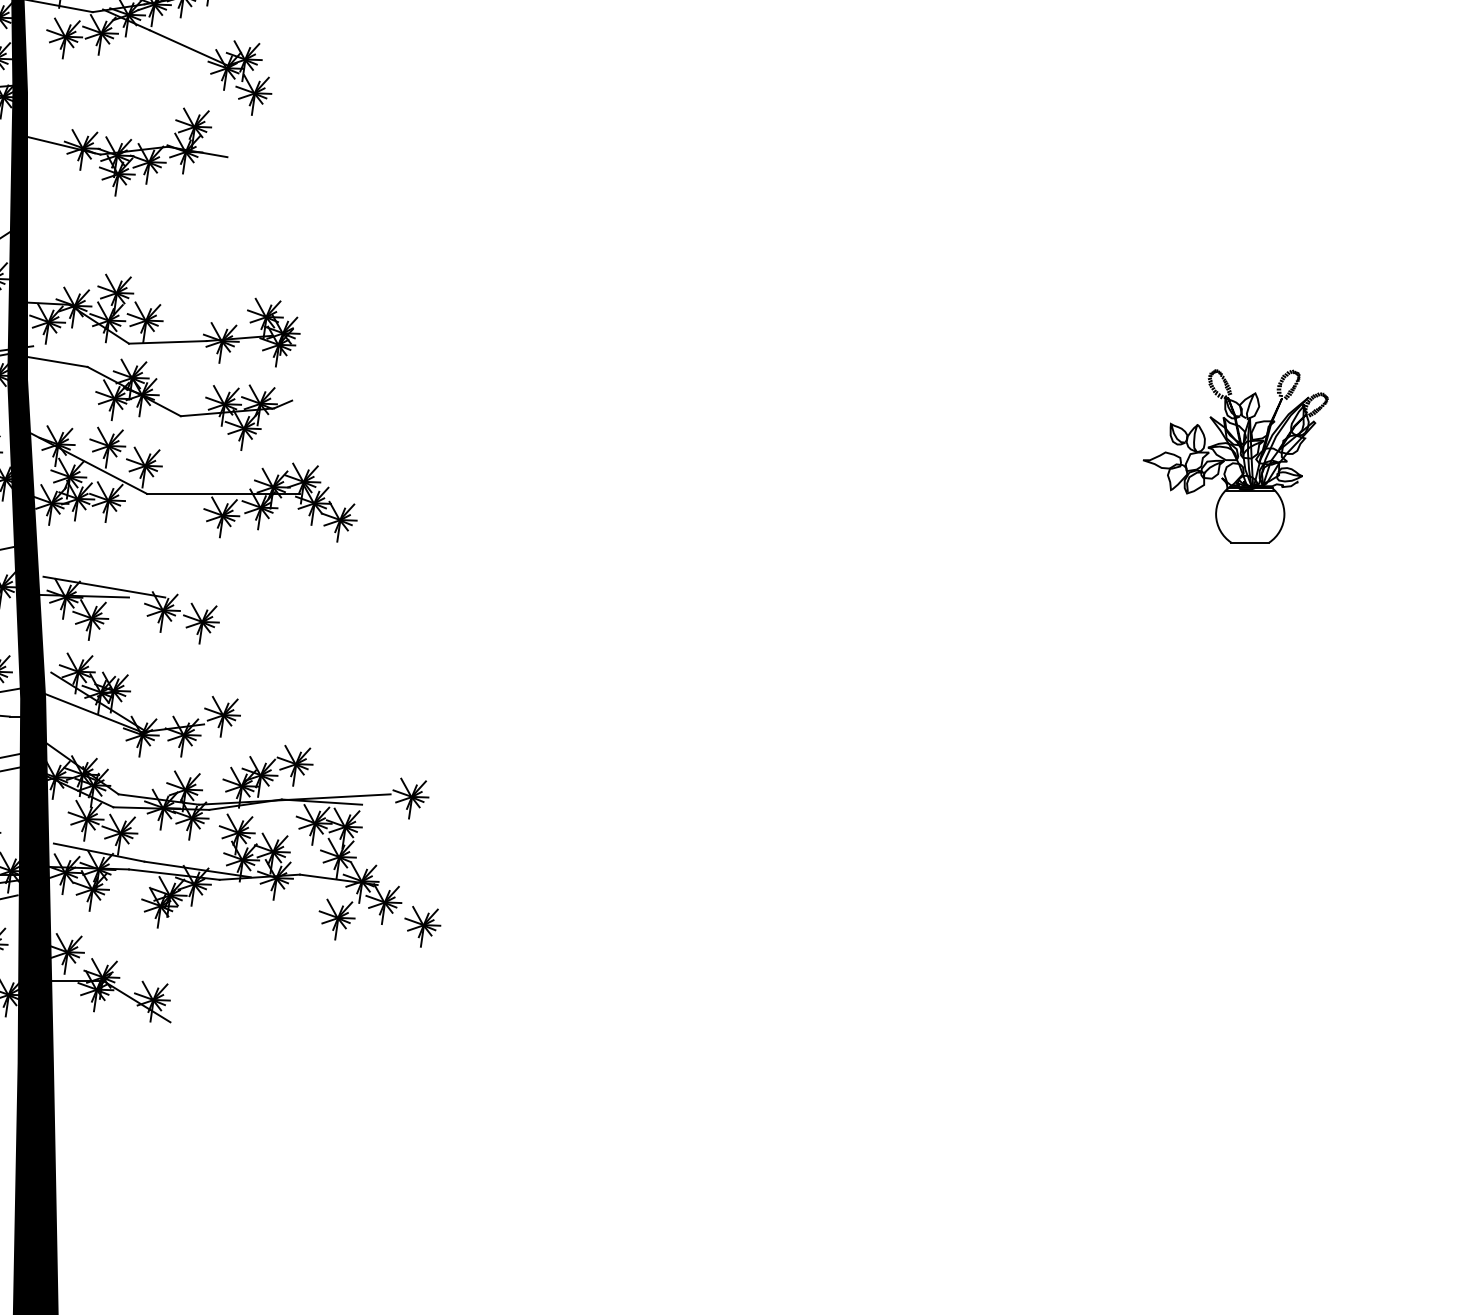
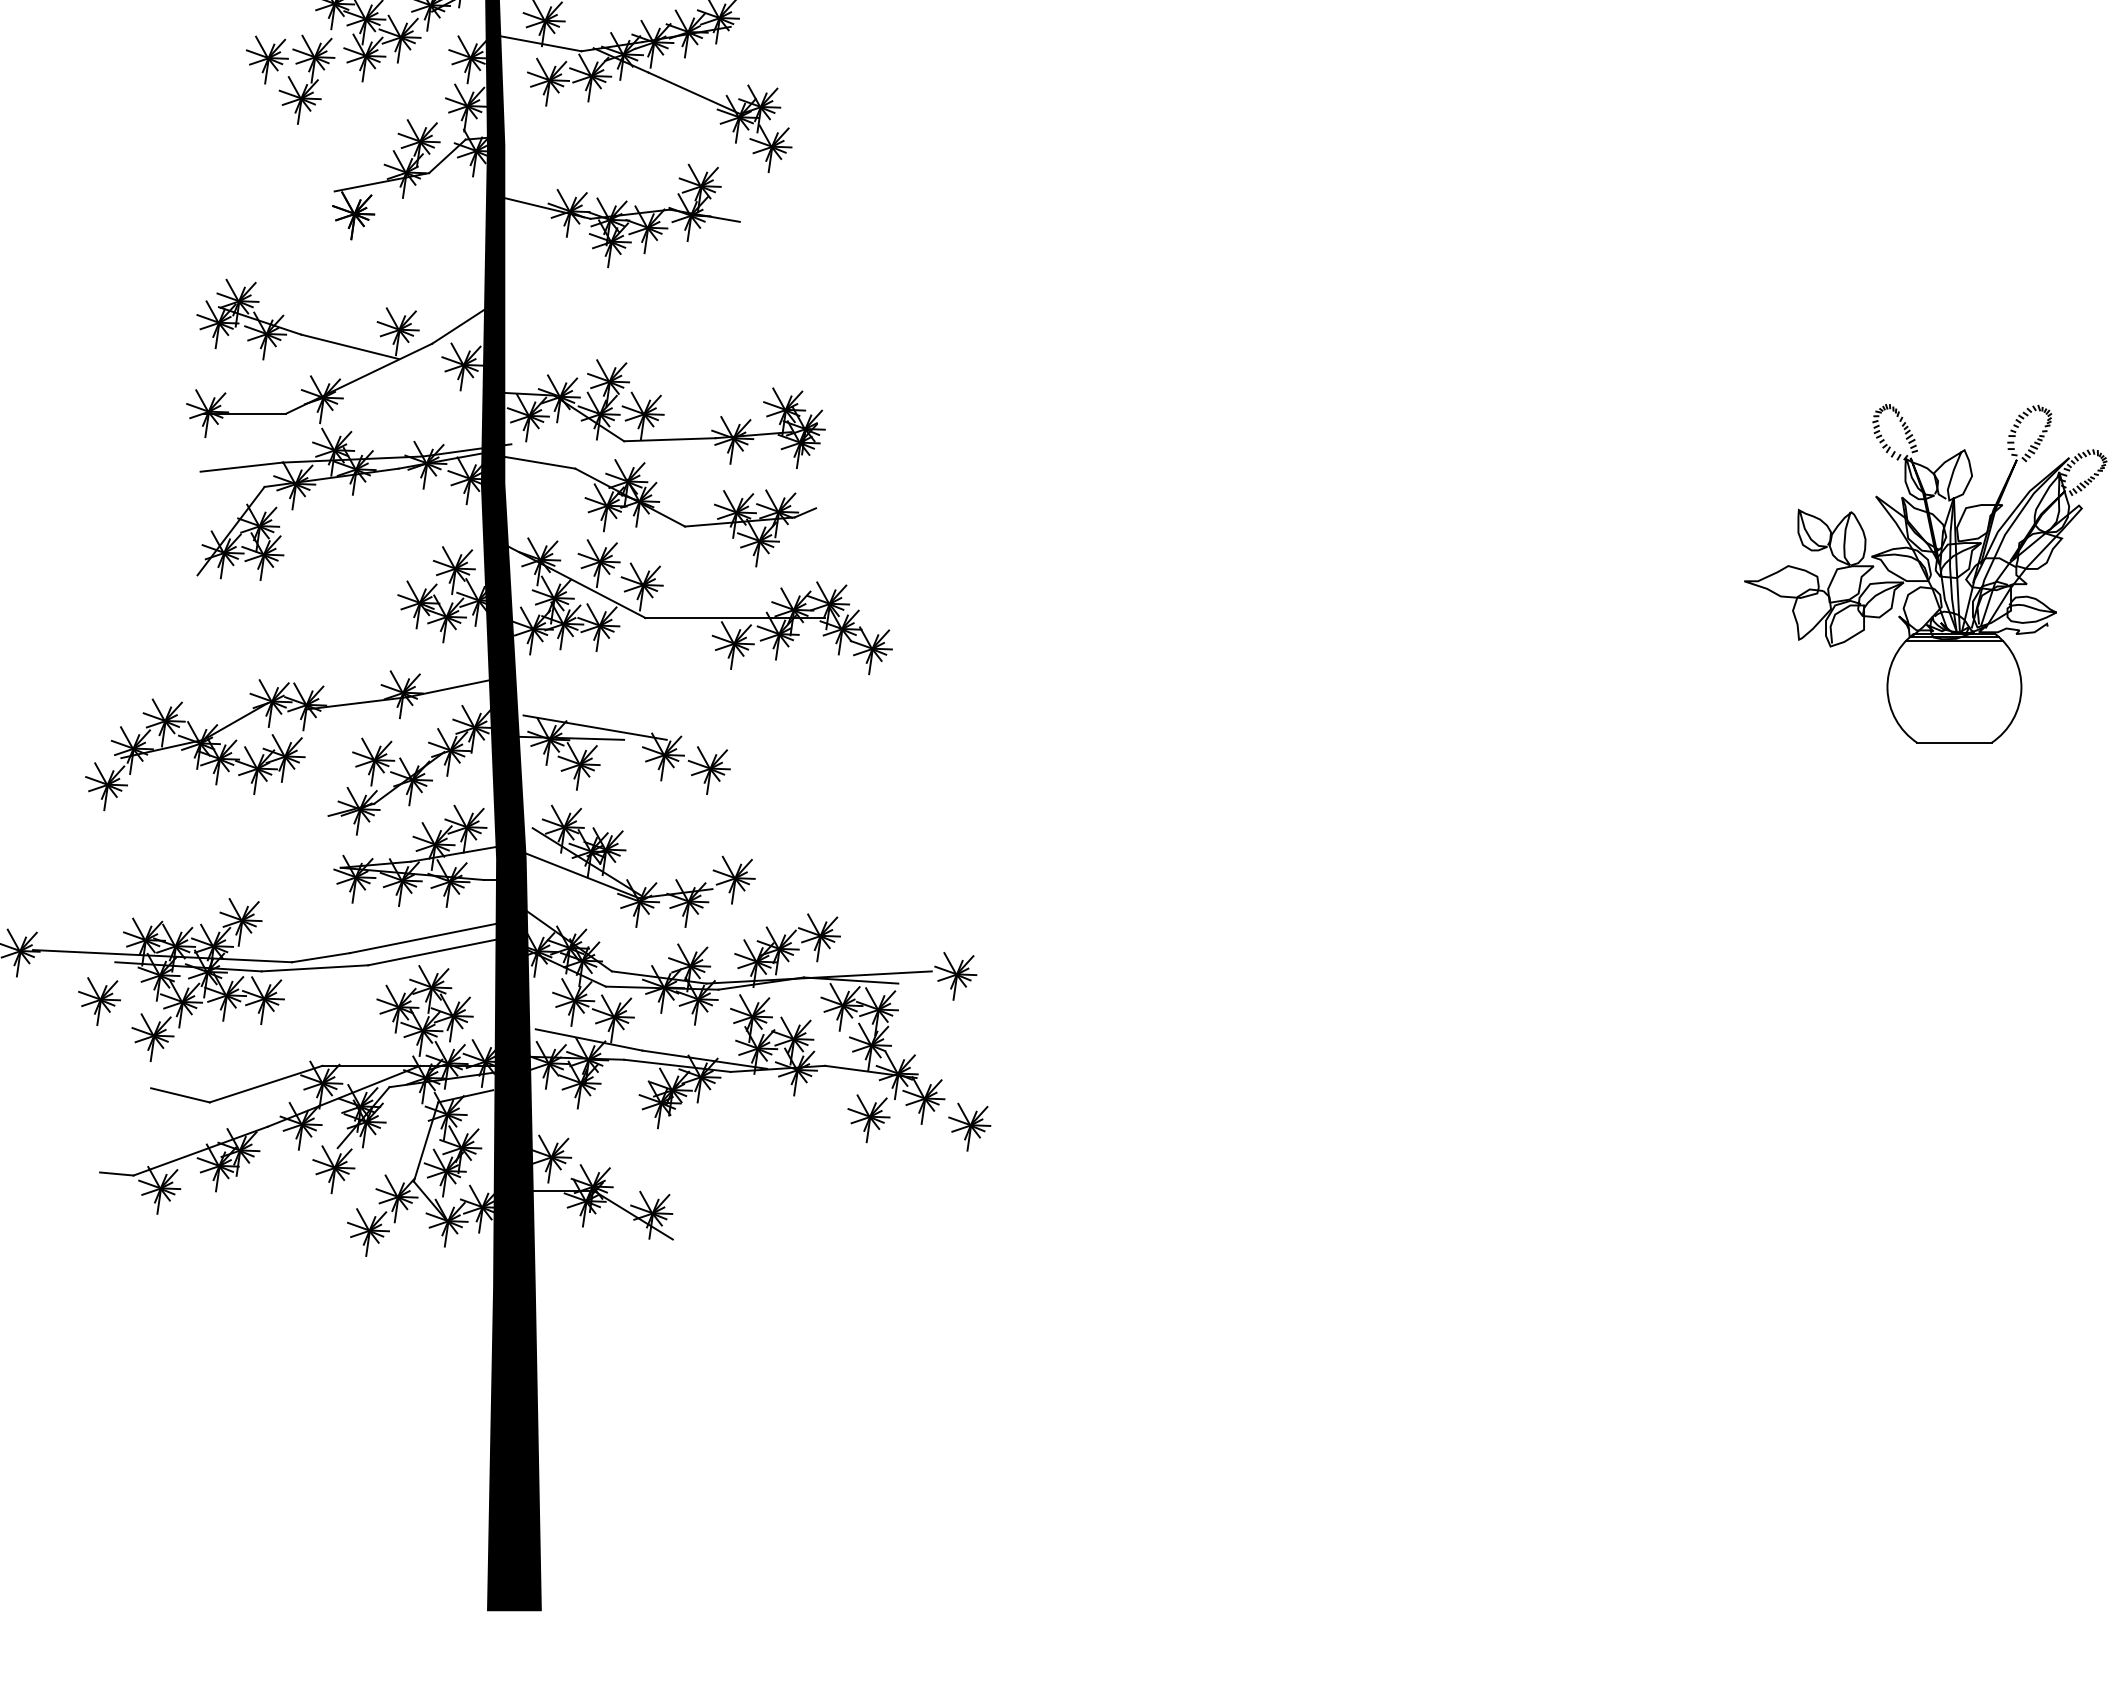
part: (1235, 456) -> (1925, 573), size x1.67

